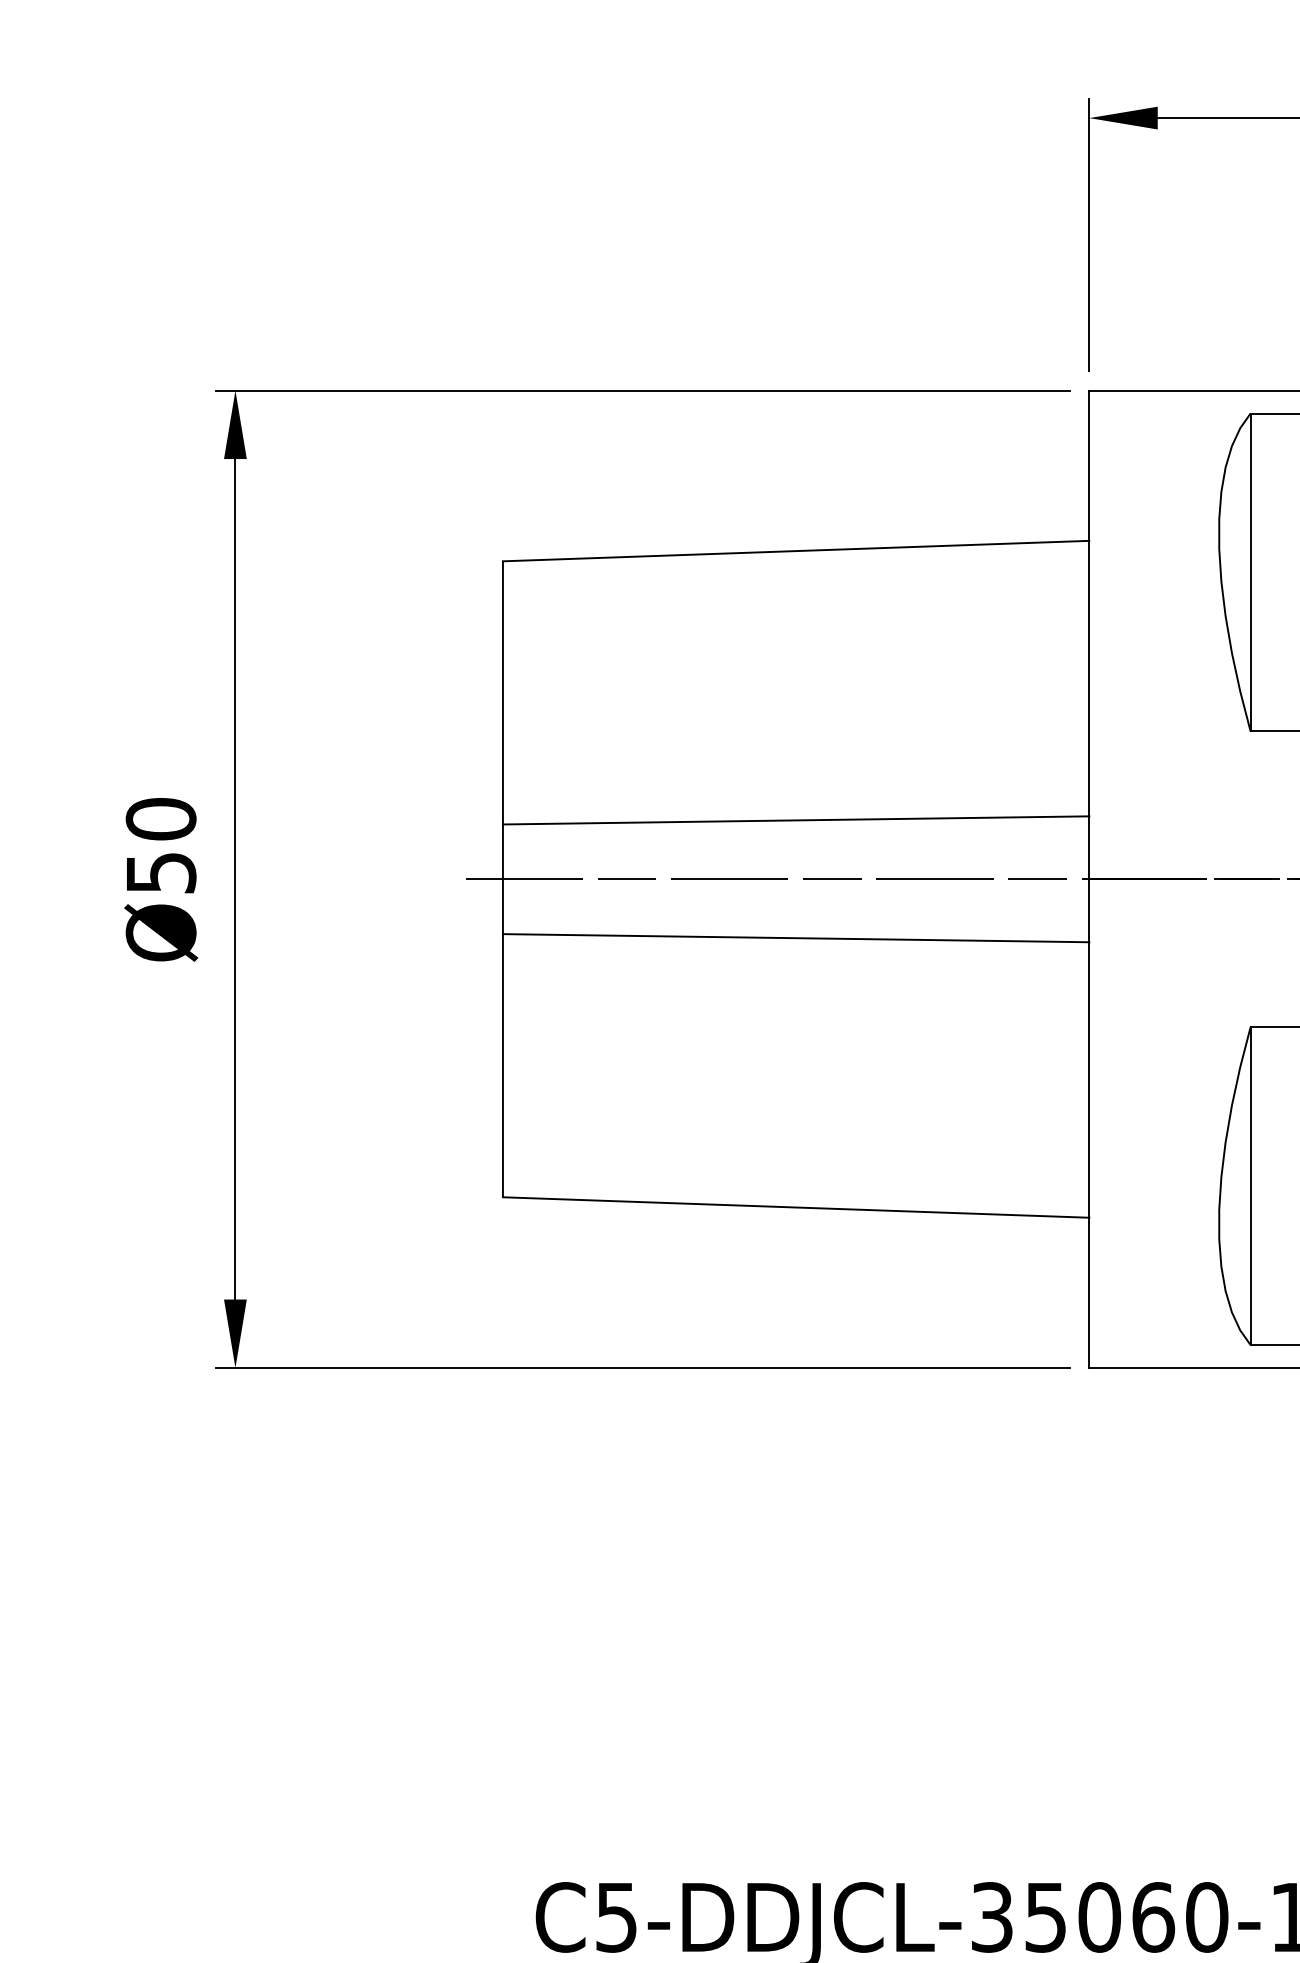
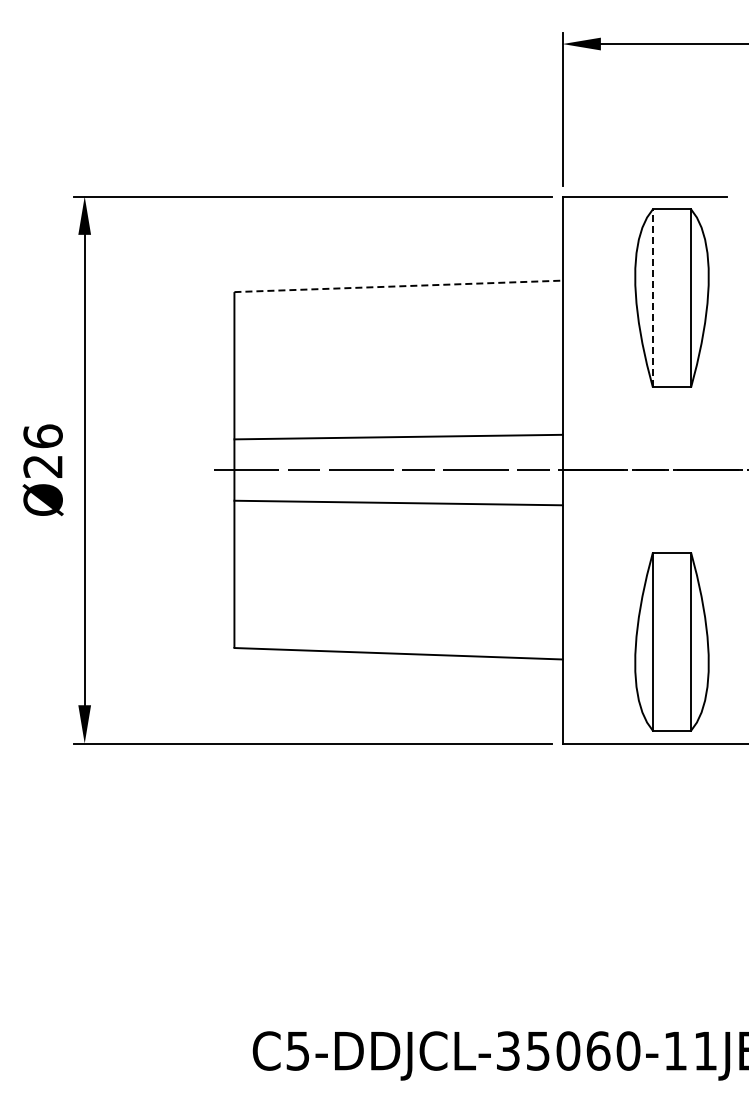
line: (797, 551) -> (399, 286), solid -> dashed
line: (1249, 572) -> (652, 298), solid -> dashed
text: (160, 844) -> (42, 450), Ø50 -> Ø26

